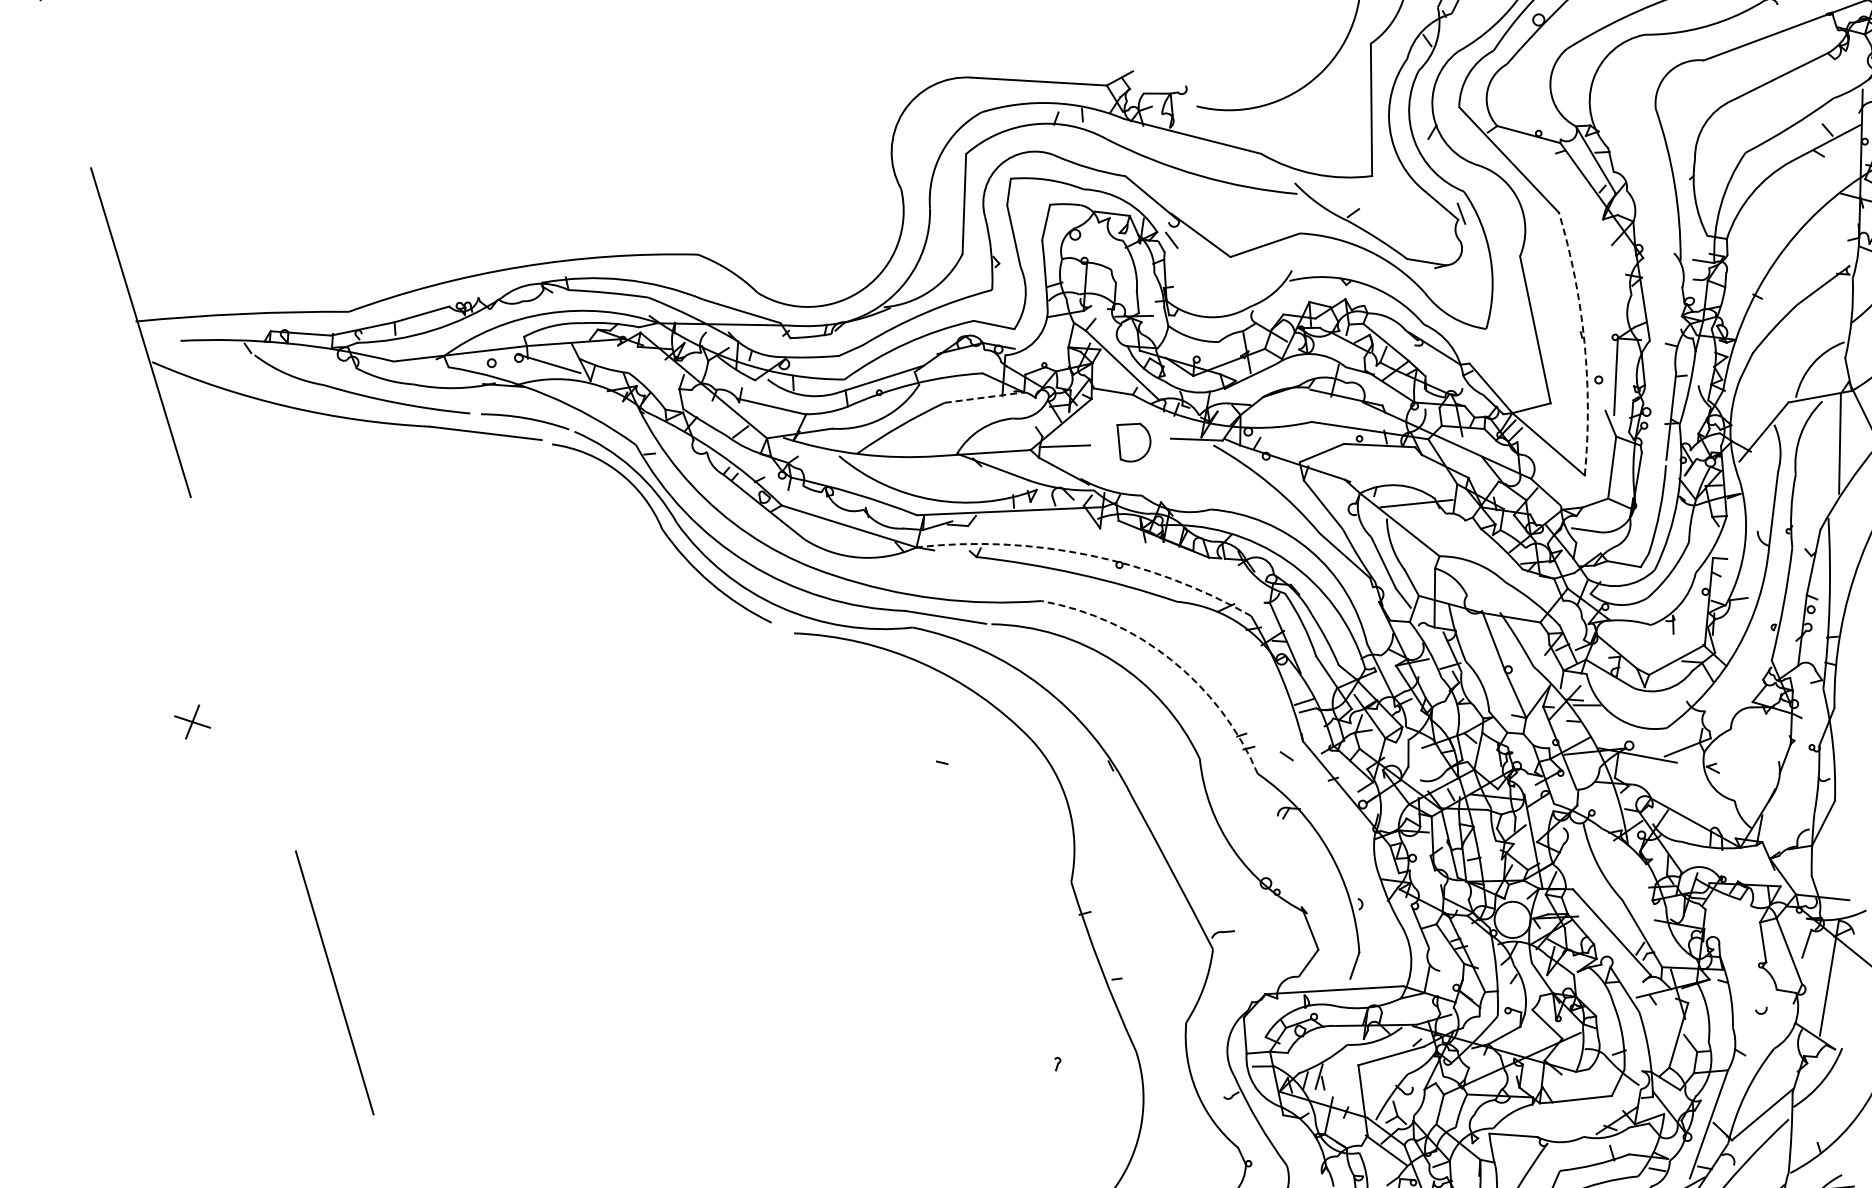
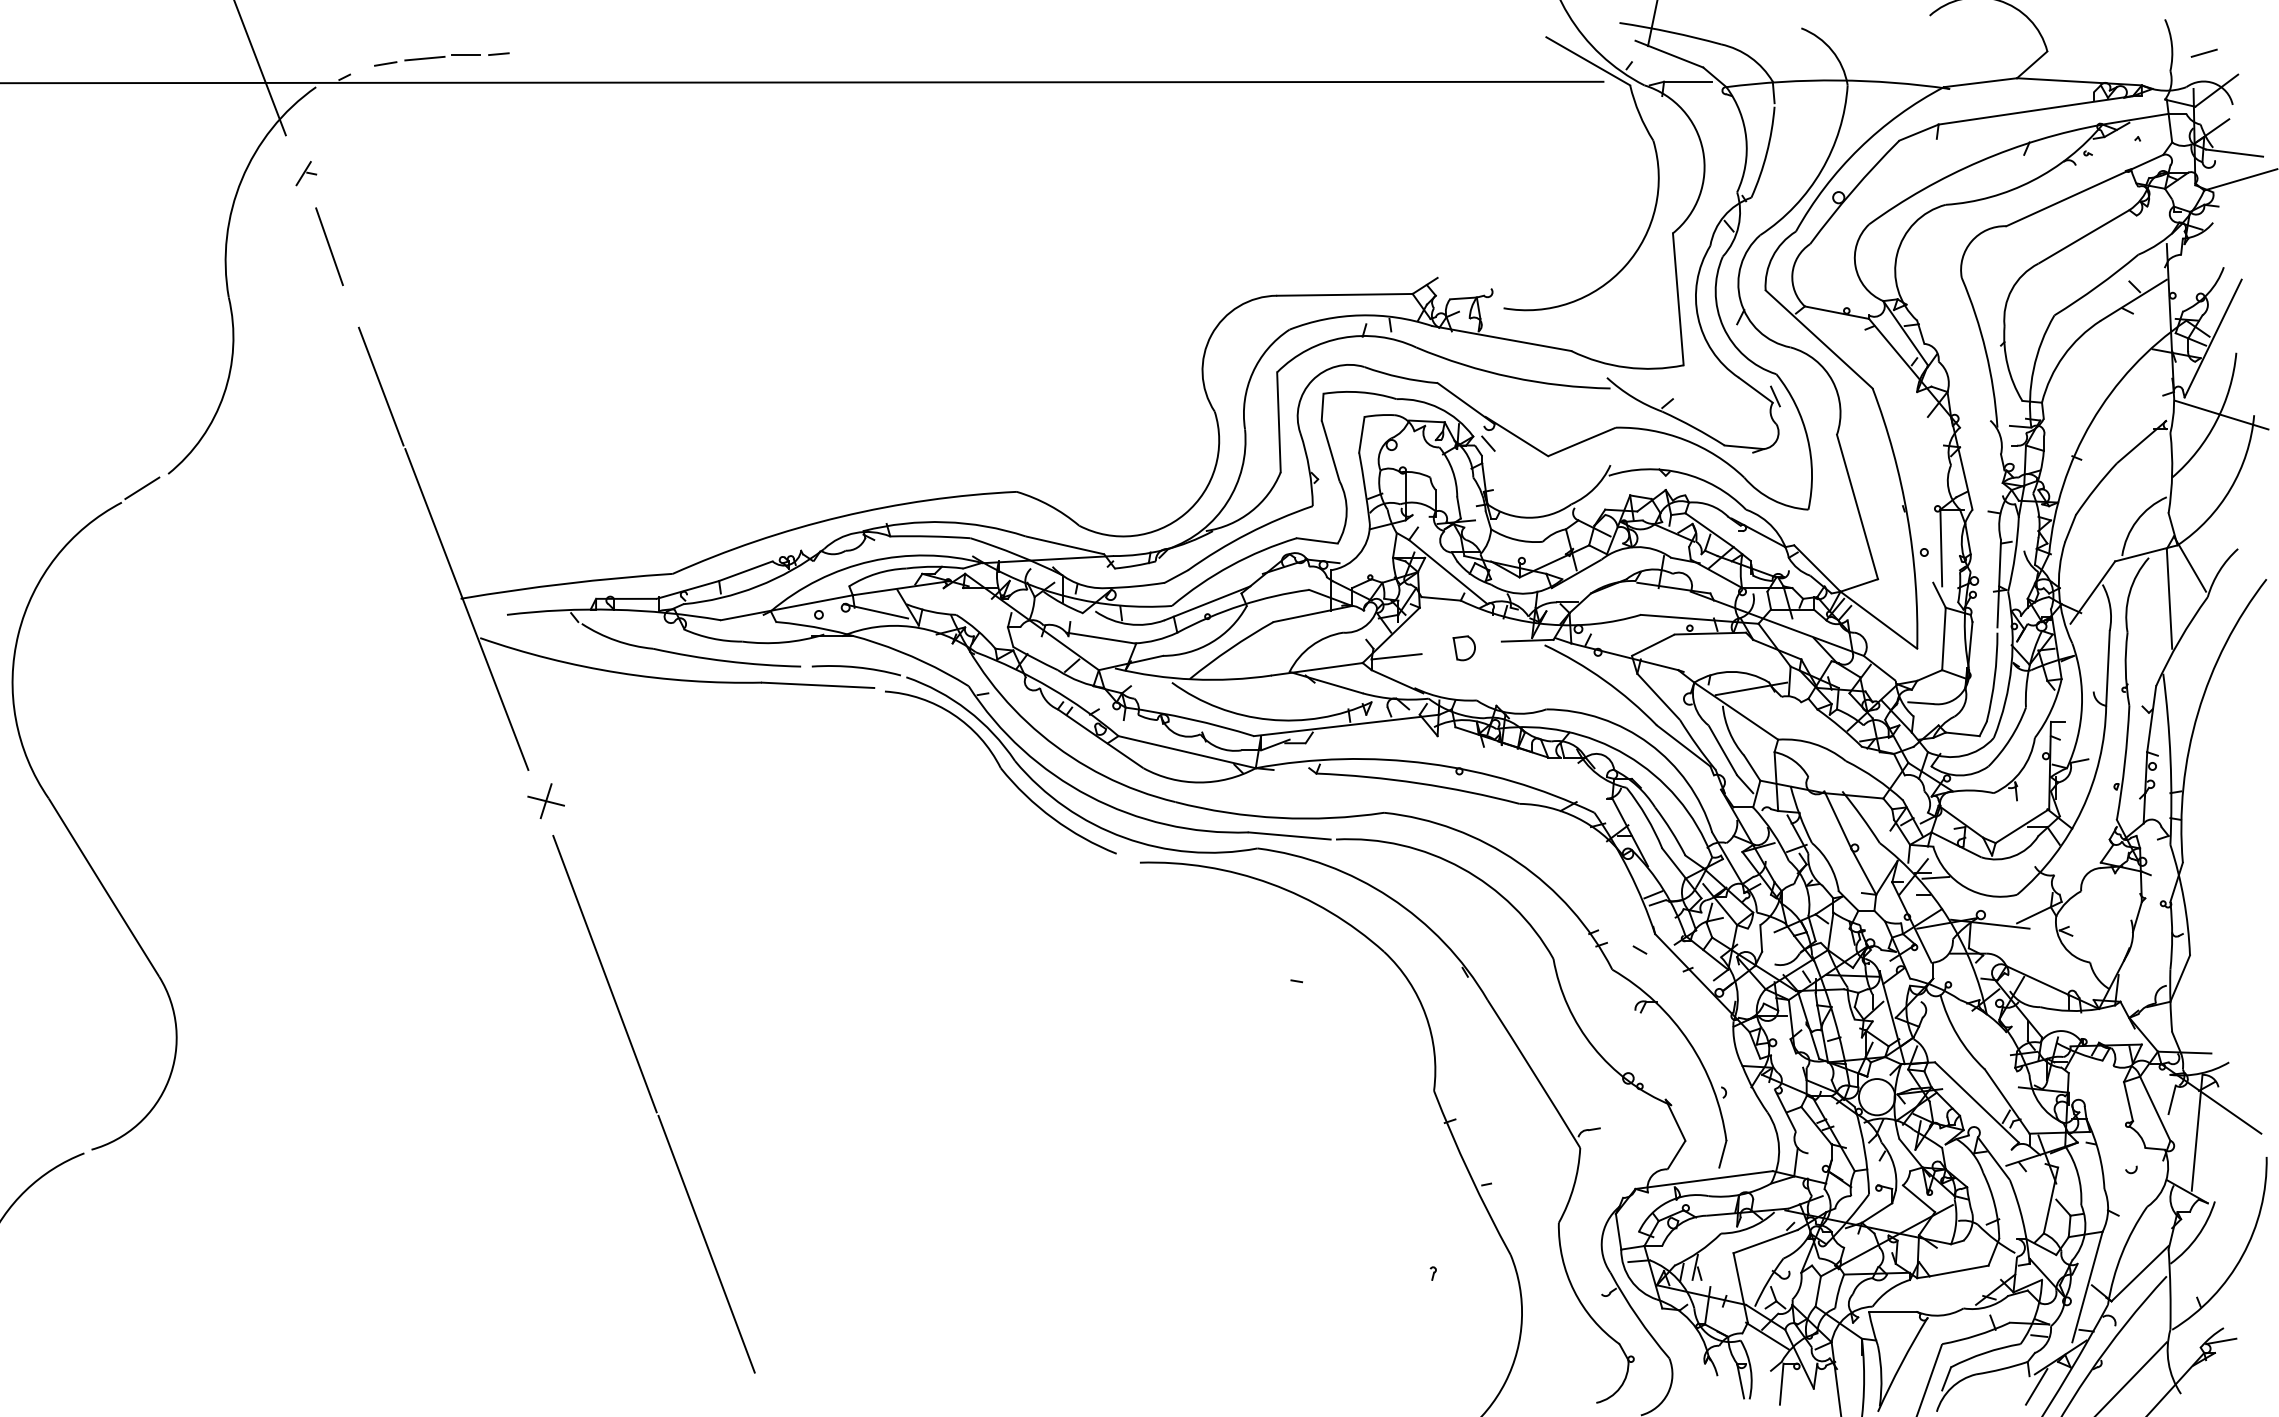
line: (70, 104) -> (380, 386), added
arc: (1584, 342) -> (1907, 516), dashed -> solid
line: (985, 397) -> (1313, 613), dashed -> solid
part: (1132, 442) -> (1463, 648), size x0.62
arc: (1089, 555) -> (1428, 763), dashed -> solid
arc: (1171, 660) -> (1518, 862), dashed -> solid
line: (252, 705) -> (604, 973), added
part: (191, 722) -> (545, 801), moved

